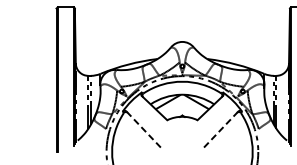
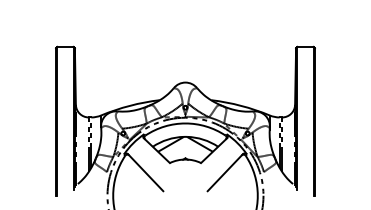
line: (143, 129) -> (145, 172), dashed -> solid
line: (221, 129) -> (225, 172), dashed -> solid

